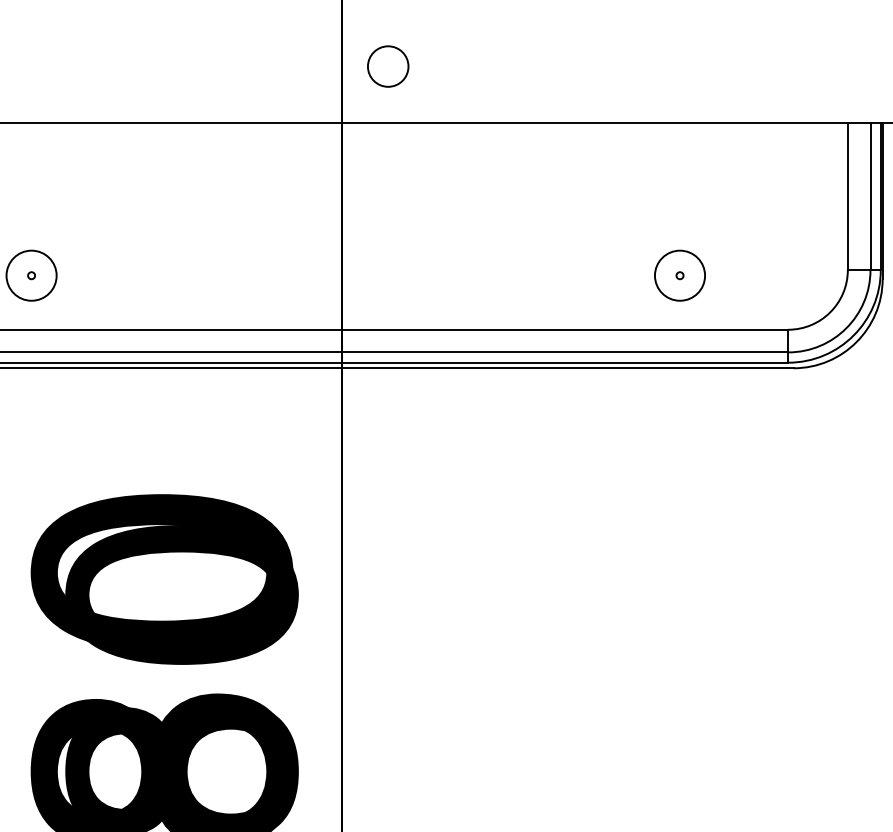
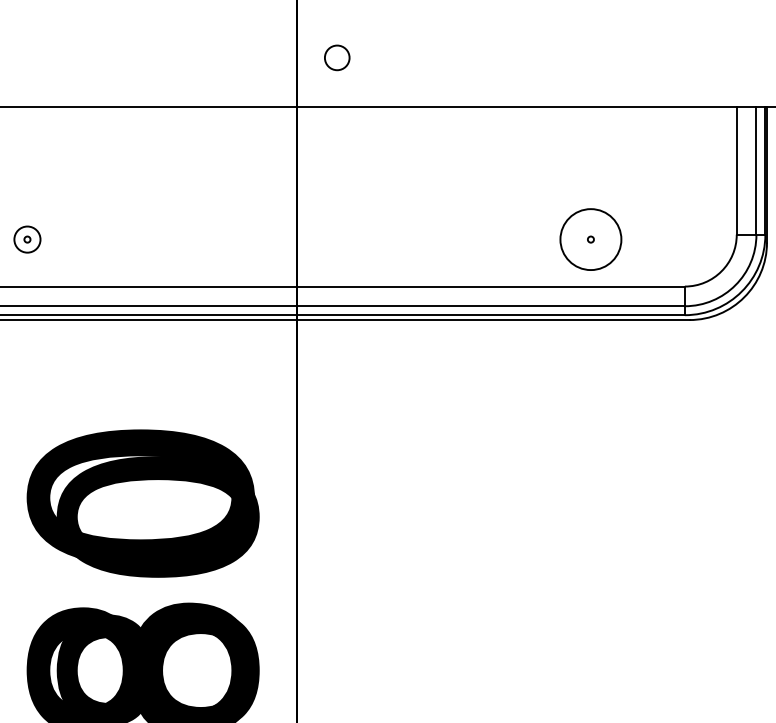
circle: (387, 66) -> (336, 57), size x0.7
circle: (31, 275) -> (27, 239), size x0.6
circle: (679, 275) -> (590, 239), size x1.4

